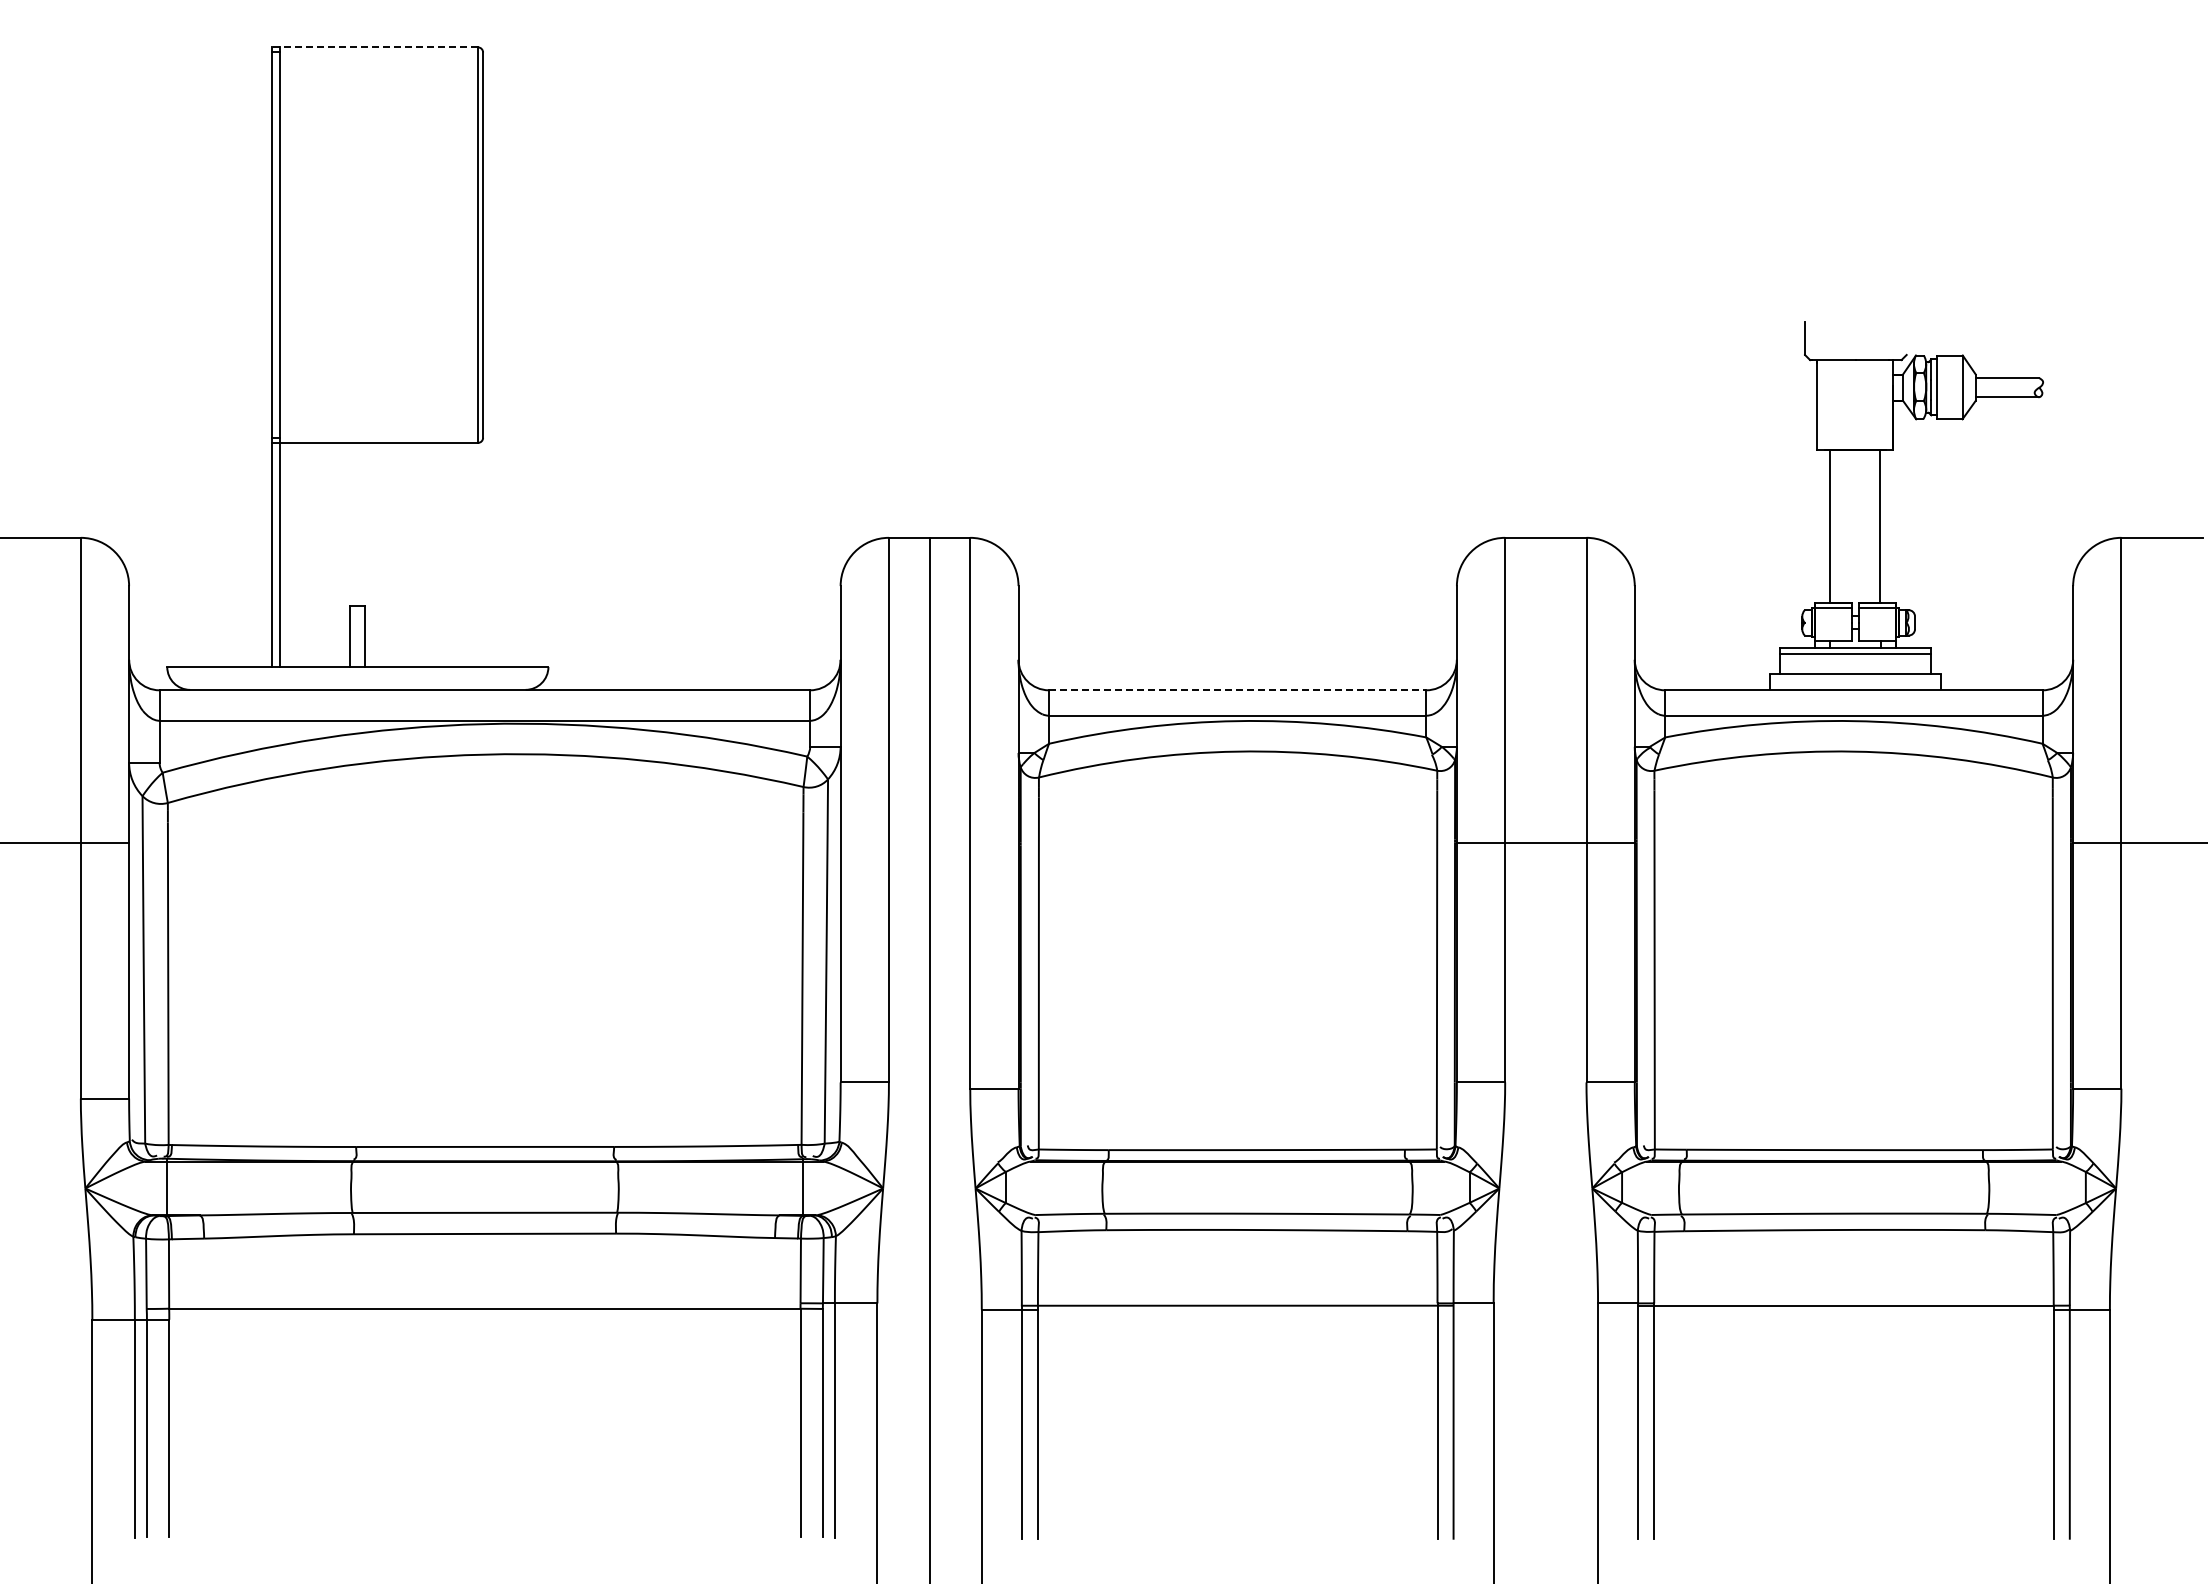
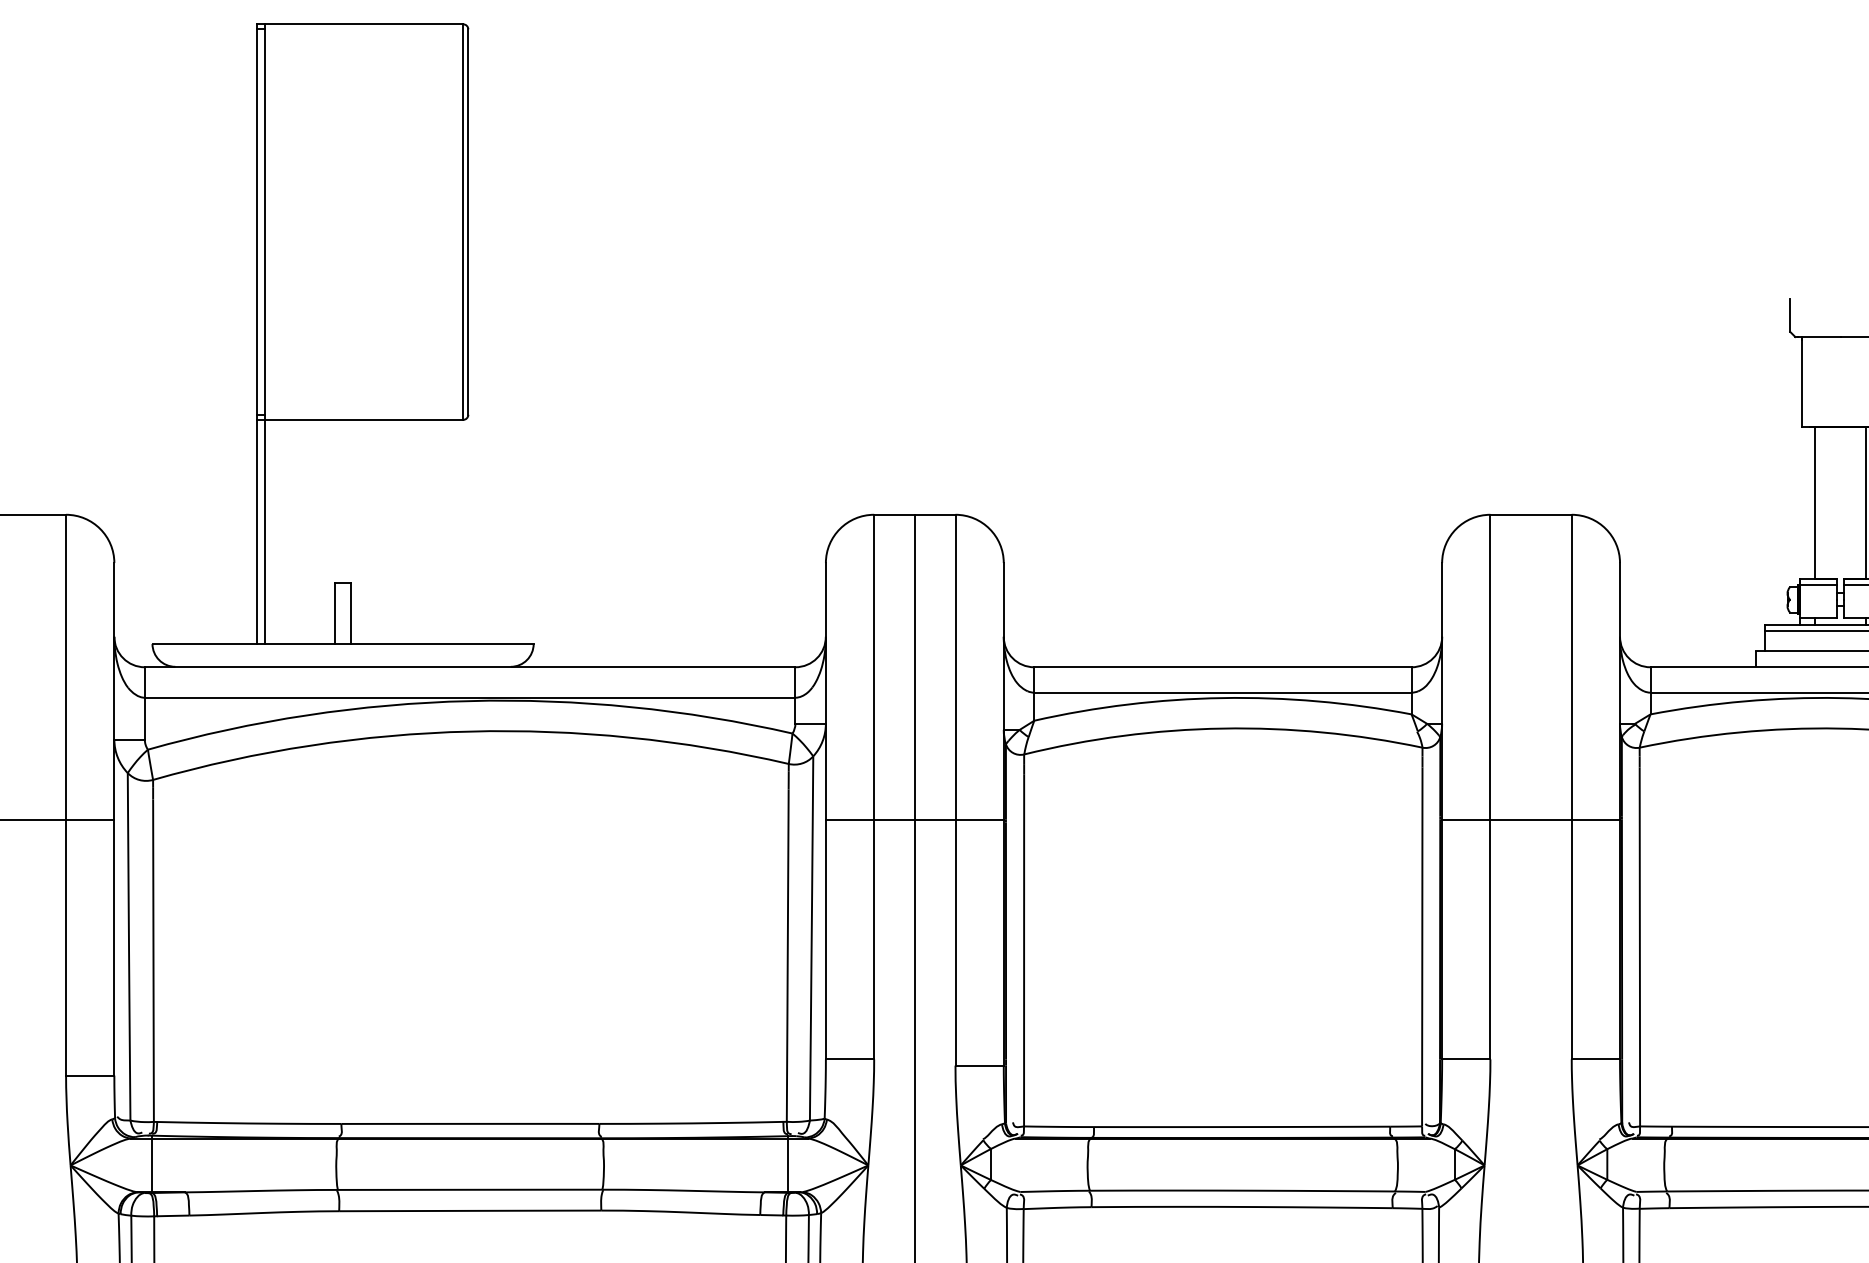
line: (375, 47) -> (360, 24), dashed -> solid
line: (1237, 690) -> (1222, 667), dashed -> solid
line: (929, 842) -> (914, 819), added

